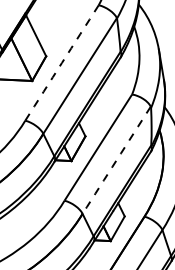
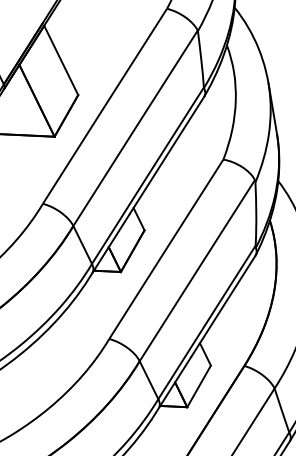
arc: (61, 62) -> (104, 105), dashed -> solid
arc: (116, 160) -> (196, 271), dashed -> solid

